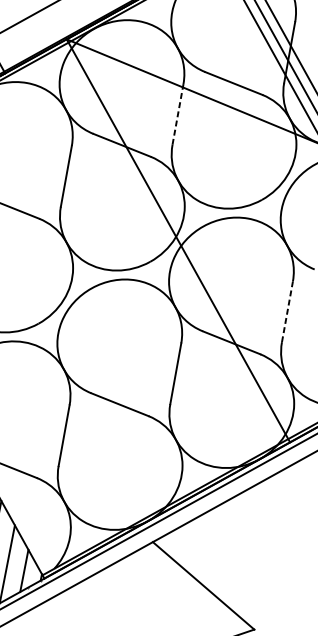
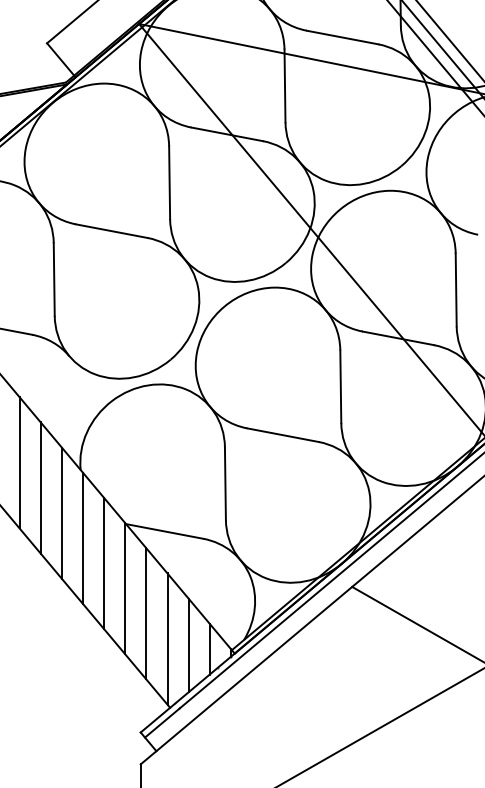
line: (178, 114) -> (285, 85), dashed -> solid
line: (287, 311) -> (456, 289), dashed -> solid

